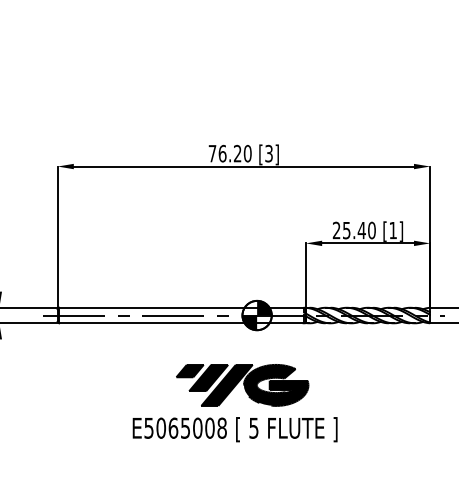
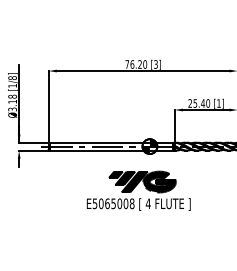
text: (252, 427) -> (147, 203), 5 -> 4

